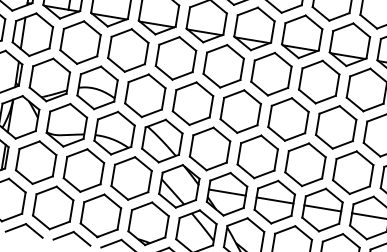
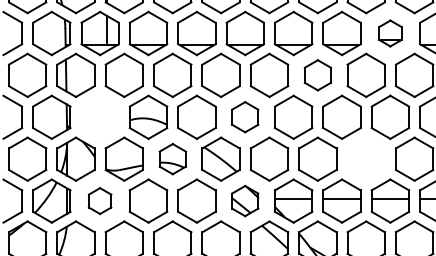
part: (349, 44) -> (390, 33), size x0.6
part: (271, 73) -> (317, 74), size x0.7
part: (49, 79) -> (99, 116), removed
part: (192, 102) -> (244, 116), size x0.7
part: (114, 132) -> (172, 158), size x0.7
part: (35, 161) -> (99, 200), size x0.6
part: (304, 163) -> (365, 158), removed
part: (178, 185) -> (244, 200), size x0.7

